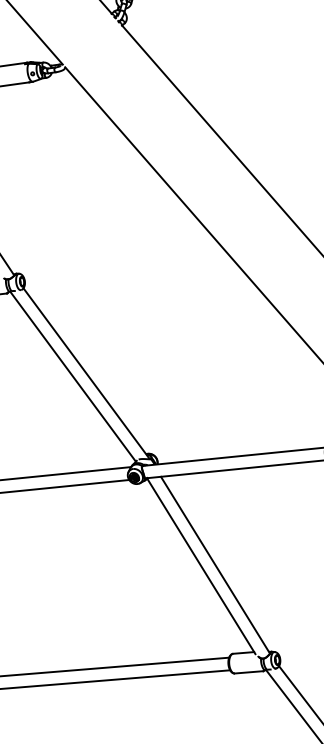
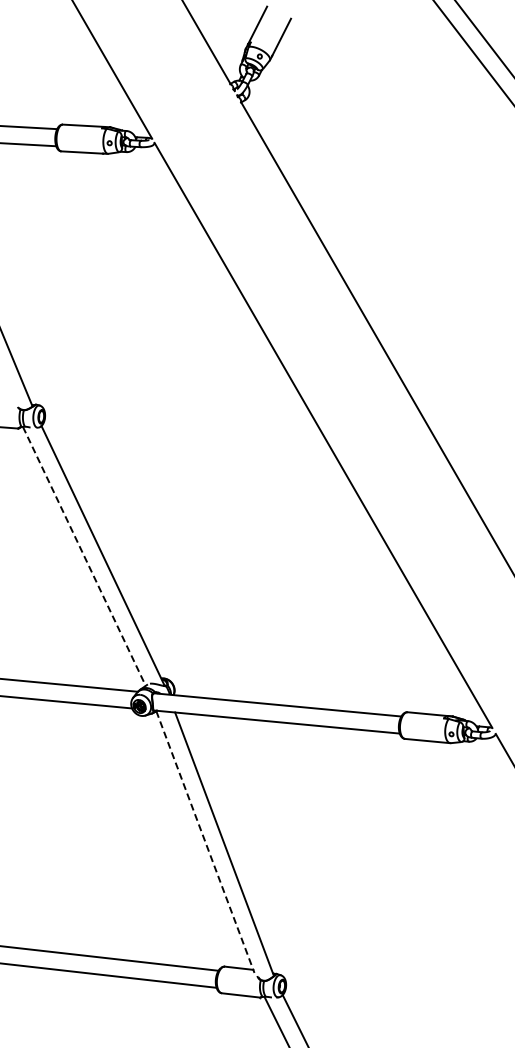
line: (73, 376) -> (84, 556), solid -> dashed
line: (201, 566) -> (205, 842), solid -> dashed

